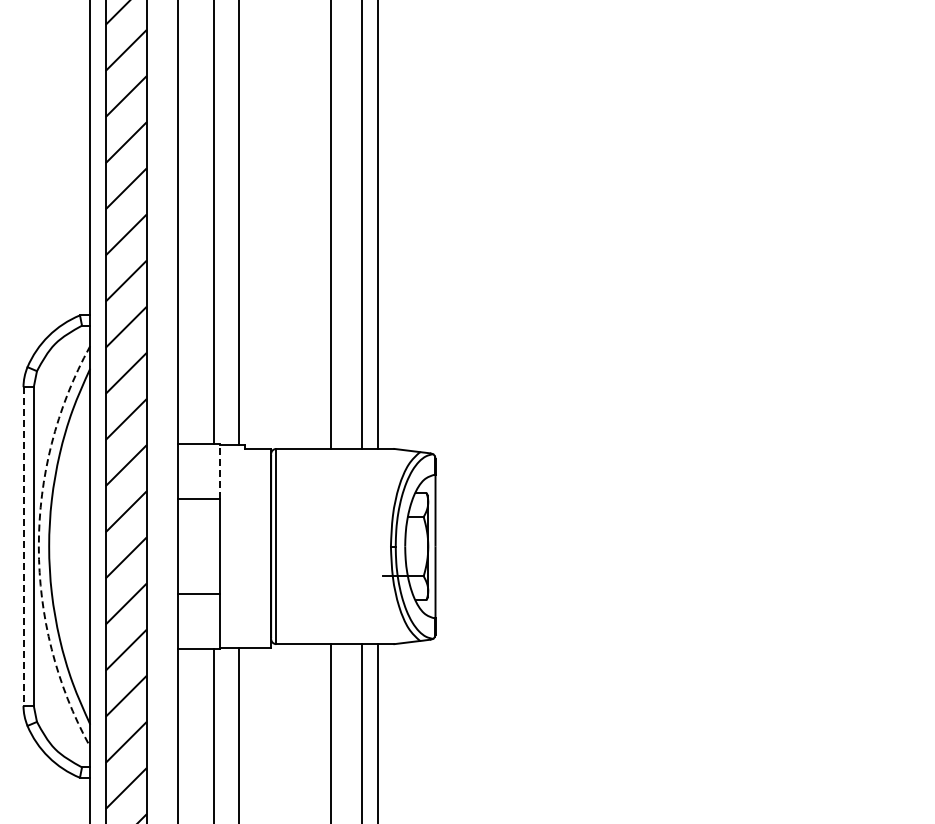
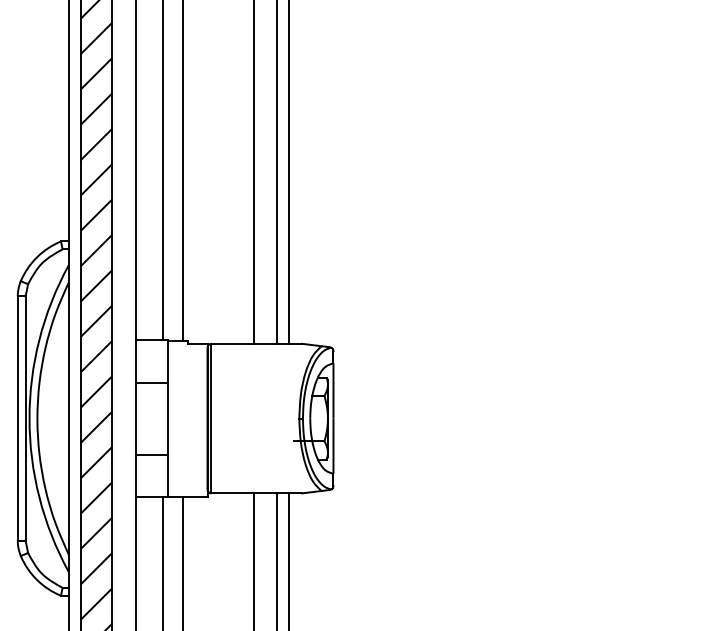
line: (219, 471) -> (167, 361), dashed -> solid
arc: (38, 546) -> (29, 418), dashed -> solid
line: (23, 547) -> (17, 419), dashed -> solid

